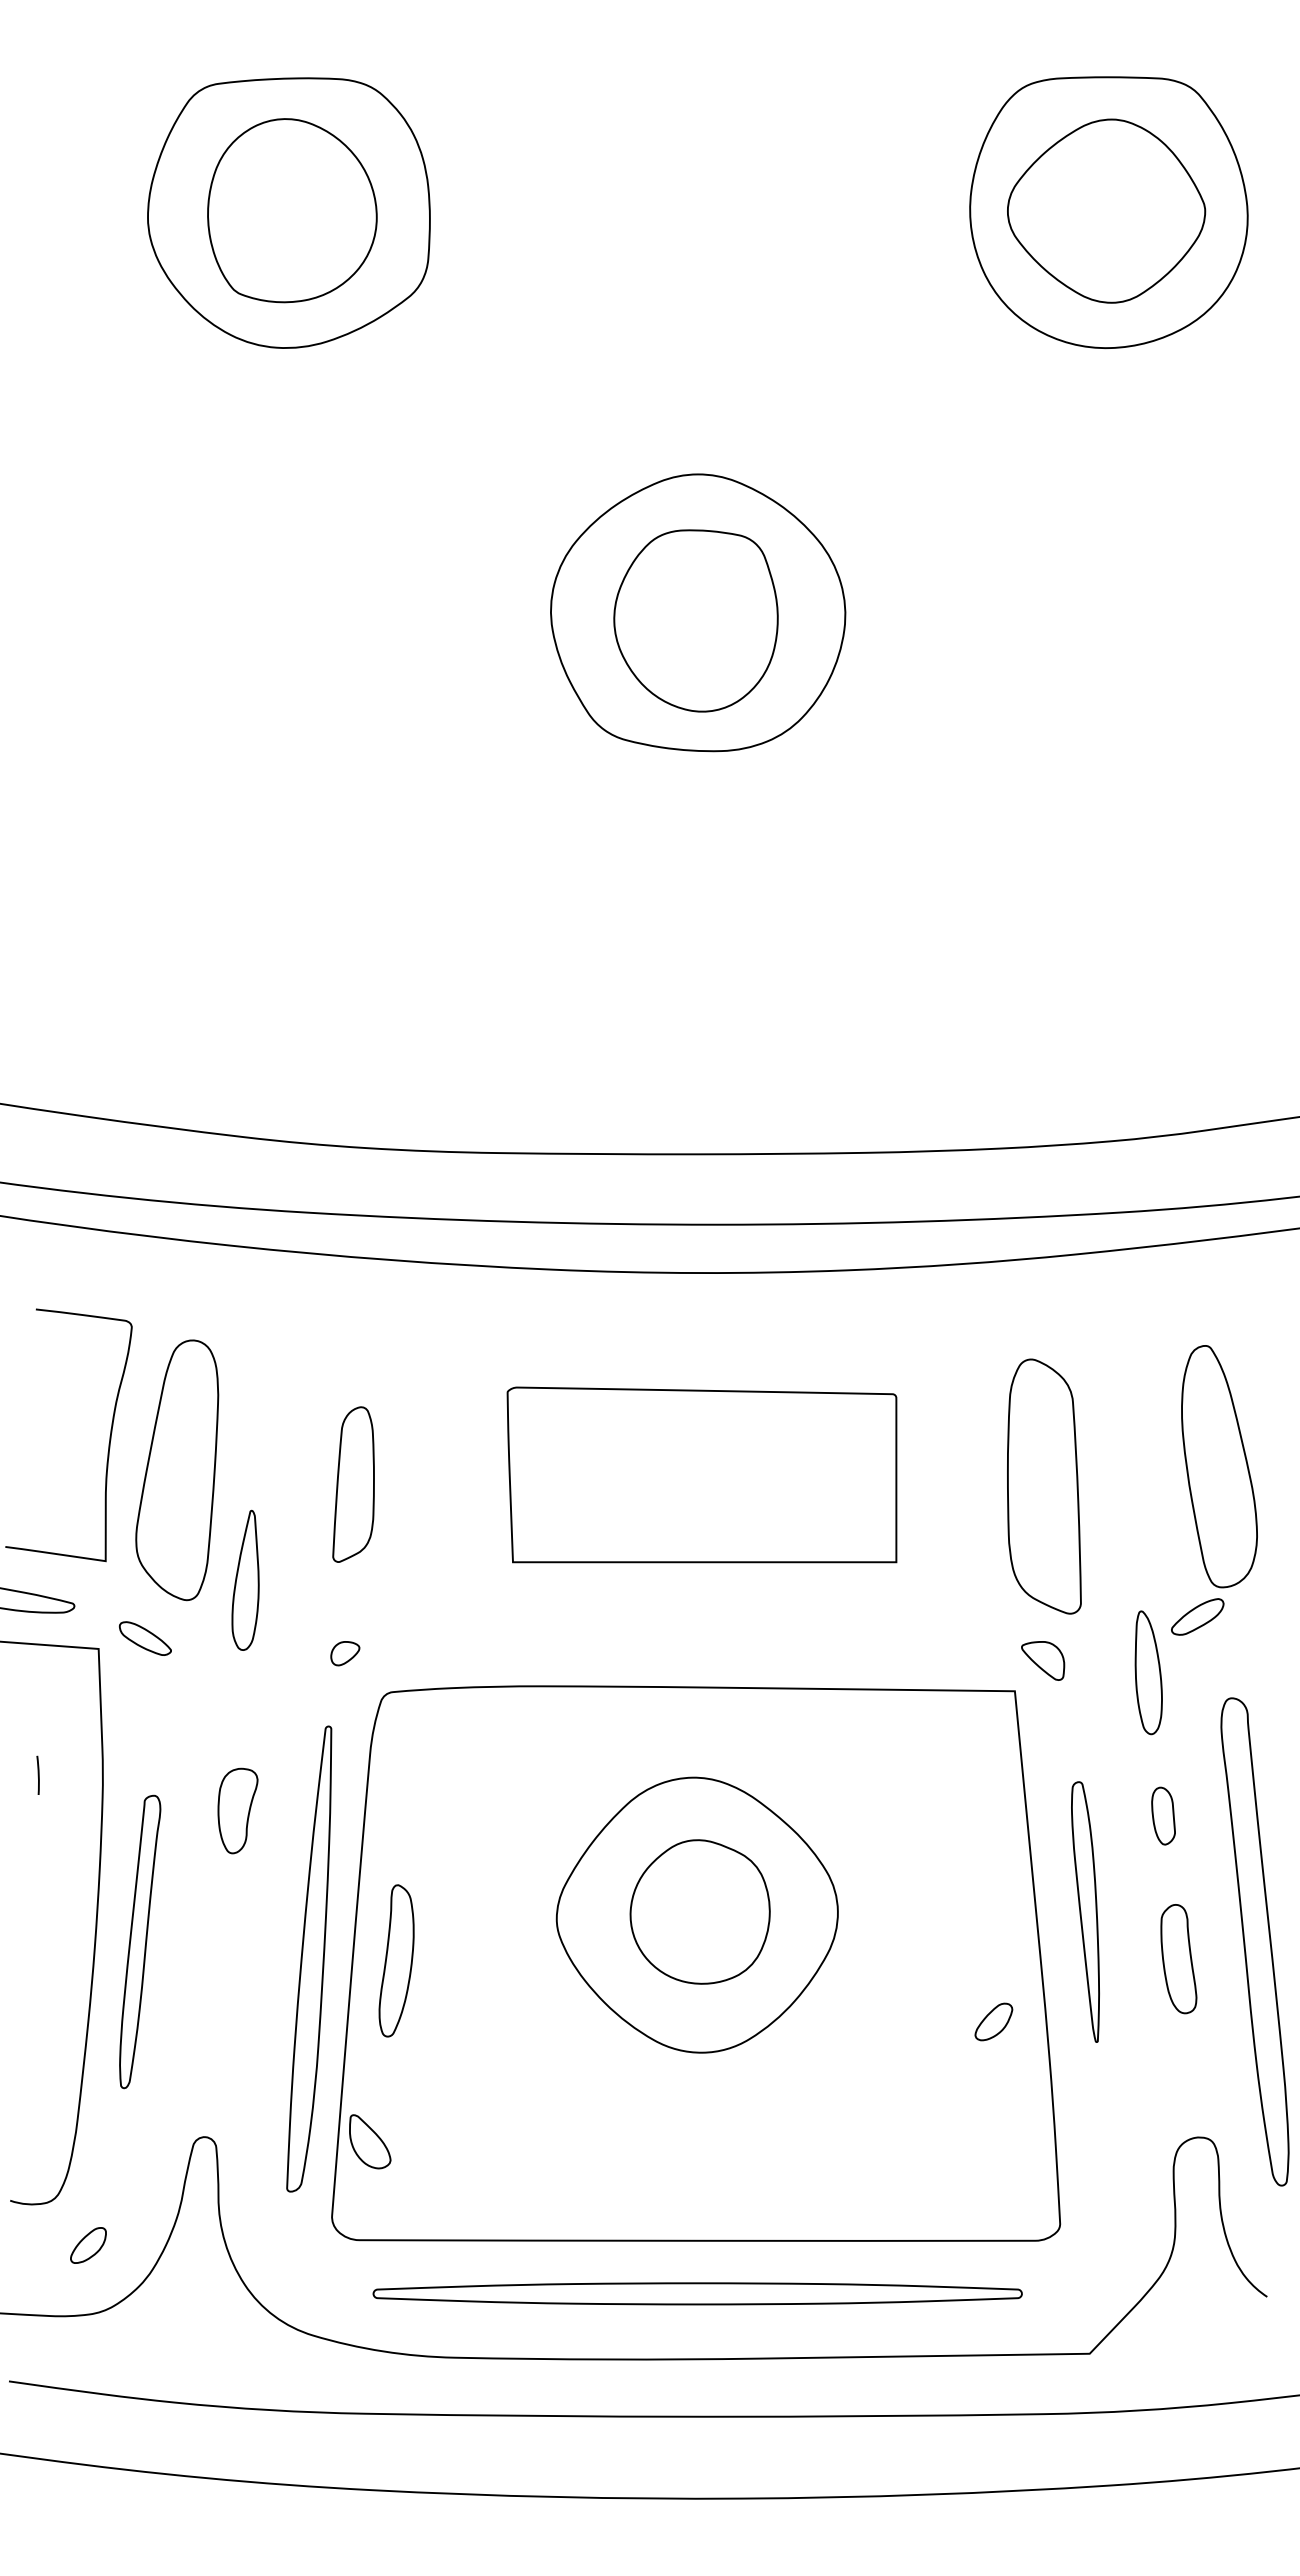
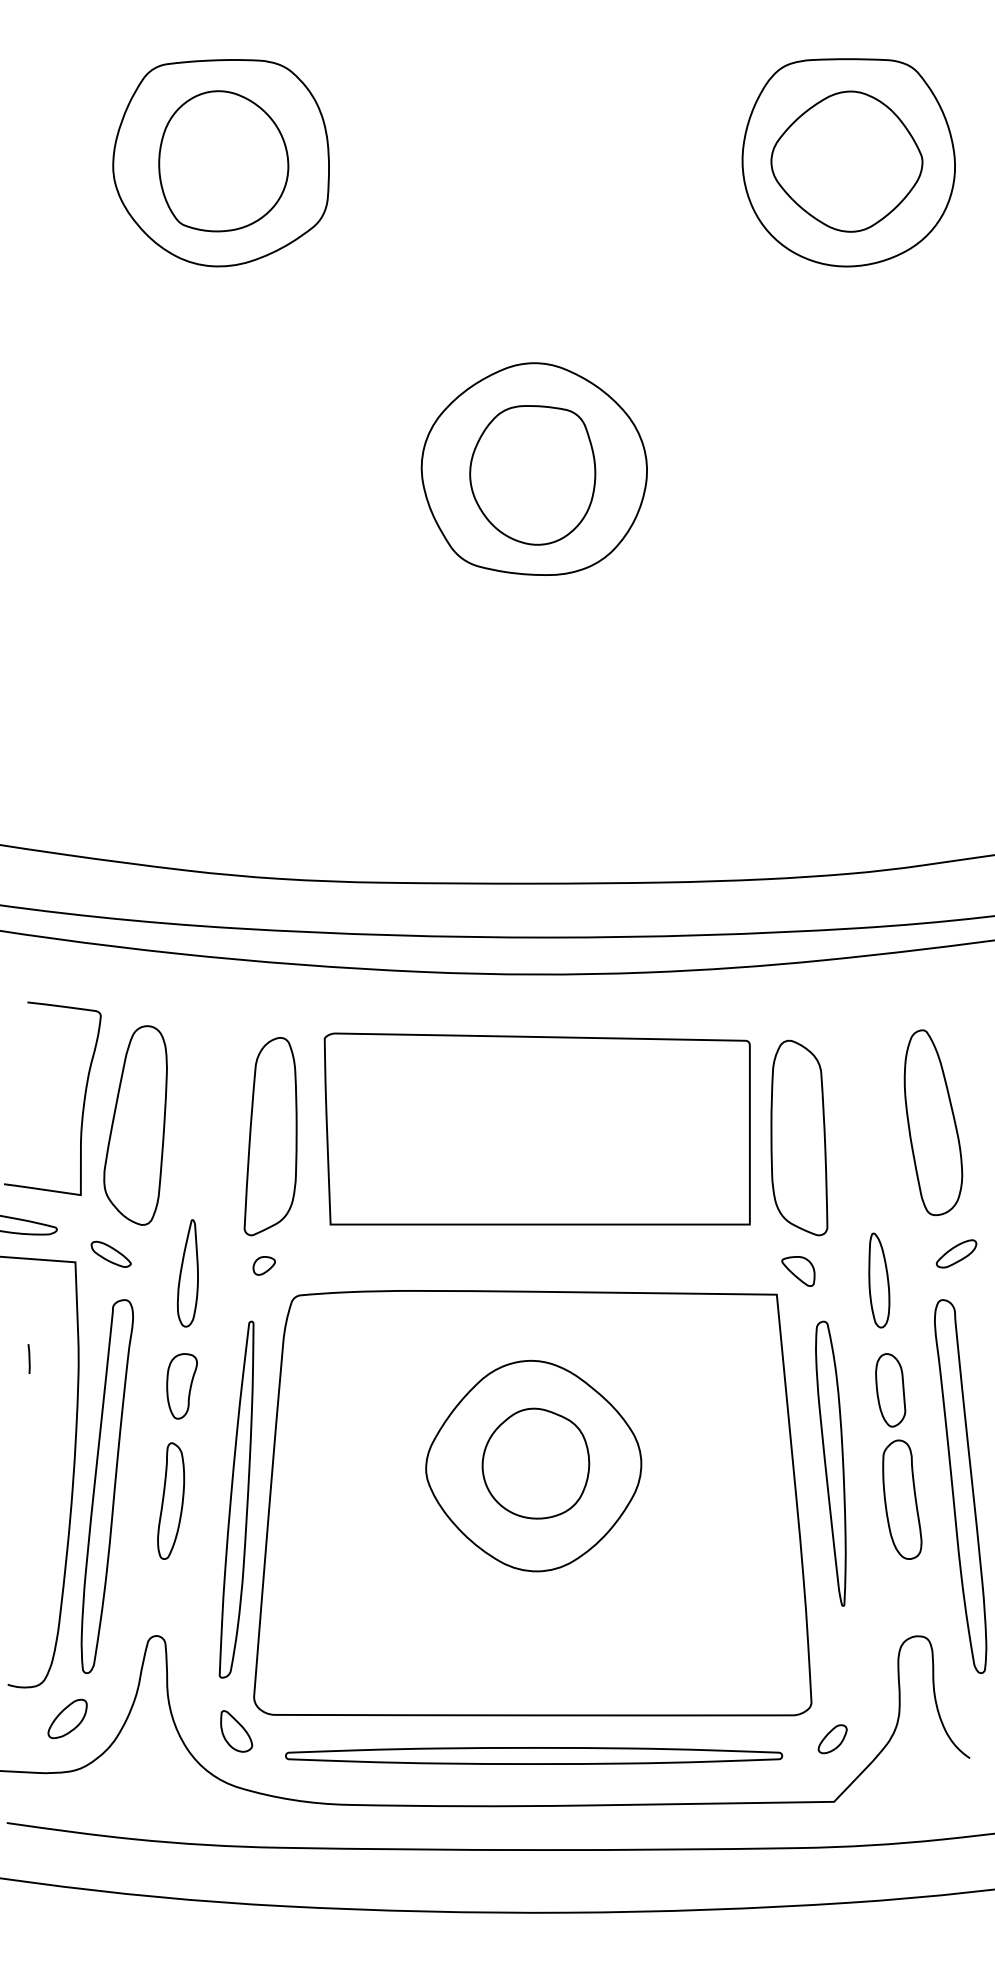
part: (701, 1474) -> (536, 1128), size x1.43
part: (353, 1484) -> (270, 1136), size x1.67
part: (245, 1579) -> (187, 1272), moved
part: (1197, 1616) -> (956, 1253), moved
part: (1163, 1815) -> (890, 1389), size x1.67
part: (1085, 1911) -> (830, 1463), size x1.43
part: (139, 1941) -> (106, 1486), size x1.67
part: (1178, 1958) -> (902, 1499), size x1.43
part: (396, 1960) -> (171, 1500), moved
part: (993, 2021) -> (832, 1738), moved
part: (370, 2141) -> (236, 1731), moved
part: (88, 2245) -> (67, 1718), size x1.43

